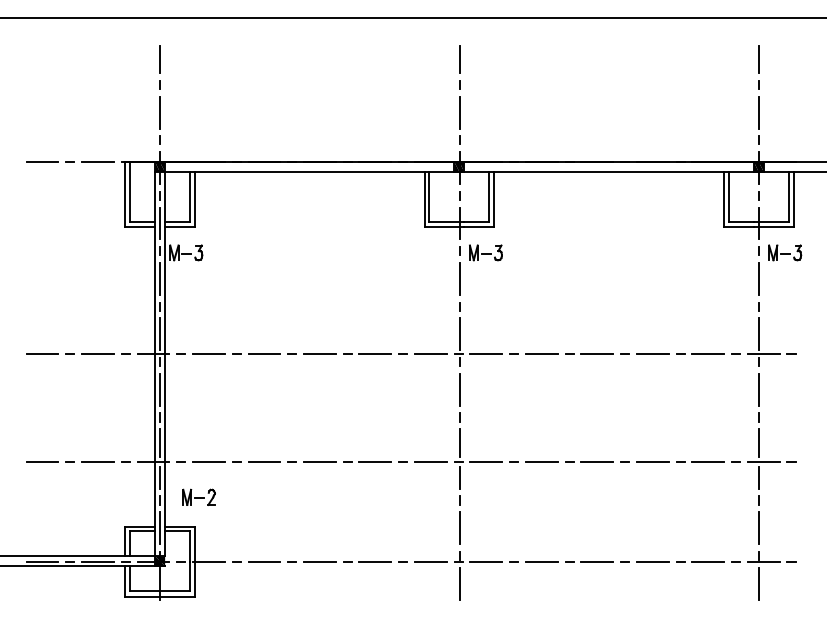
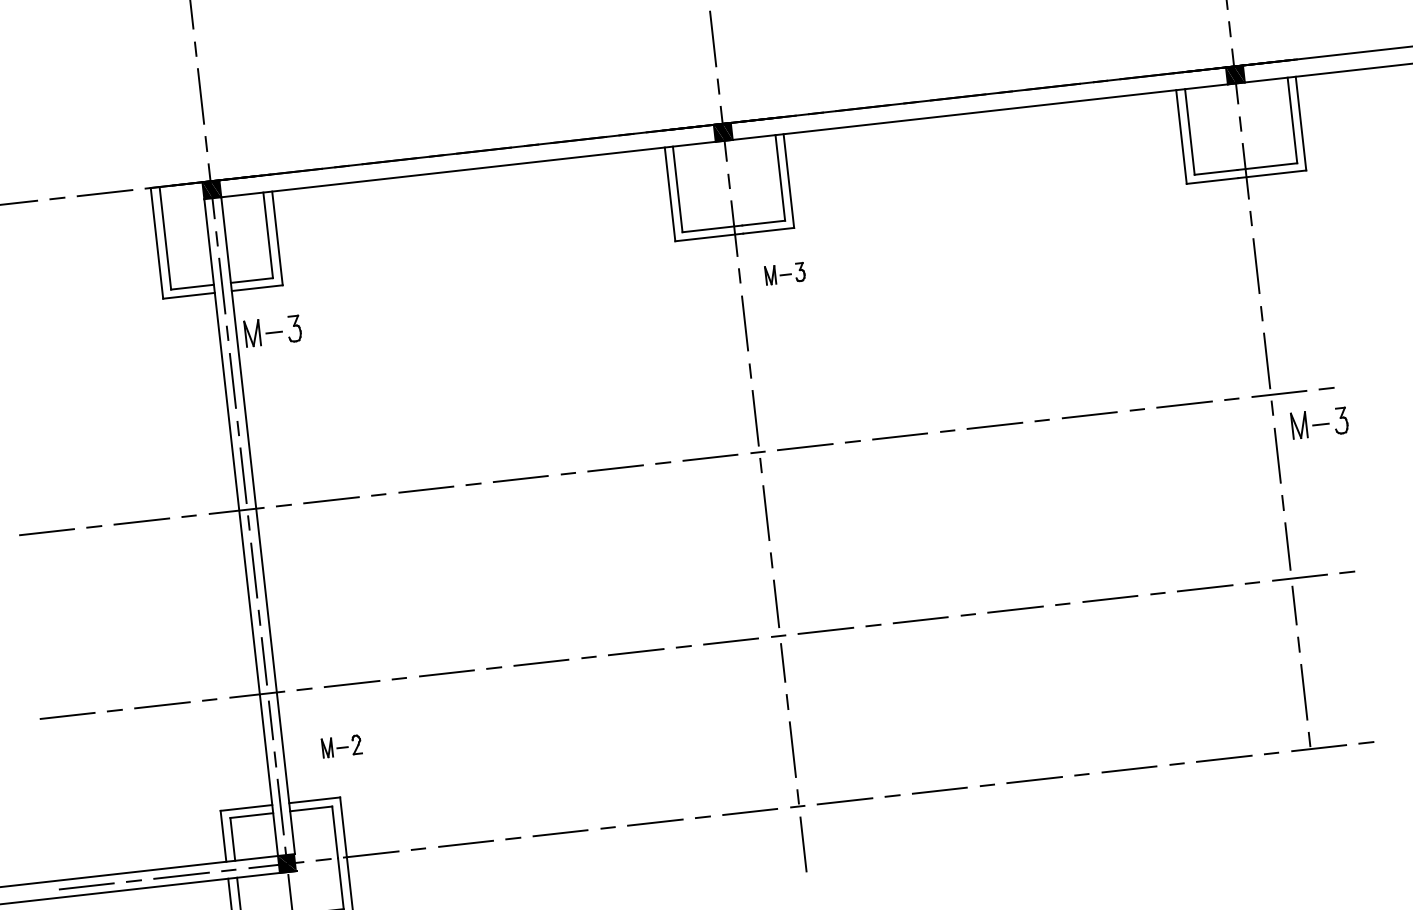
part: (485, 252) -> (784, 273), size x0.7
part: (785, 252) -> (1320, 422), moved
part: (198, 496) -> (340, 745), size x0.7
line: (758, 583) -> (1314, 786), removed

